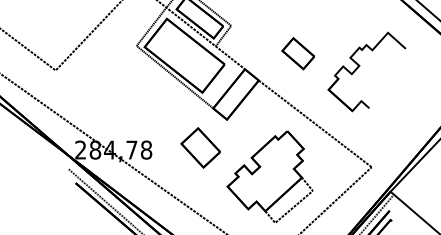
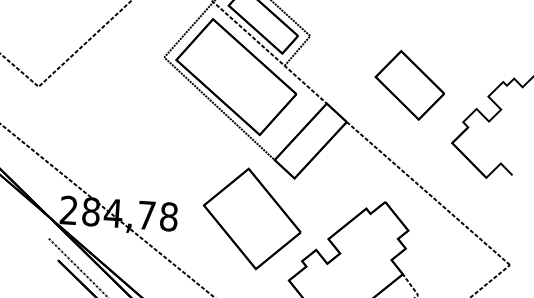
part: (297, 53) -> (408, 84), size x1.43
part: (200, 147) -> (251, 218), size x1.67

